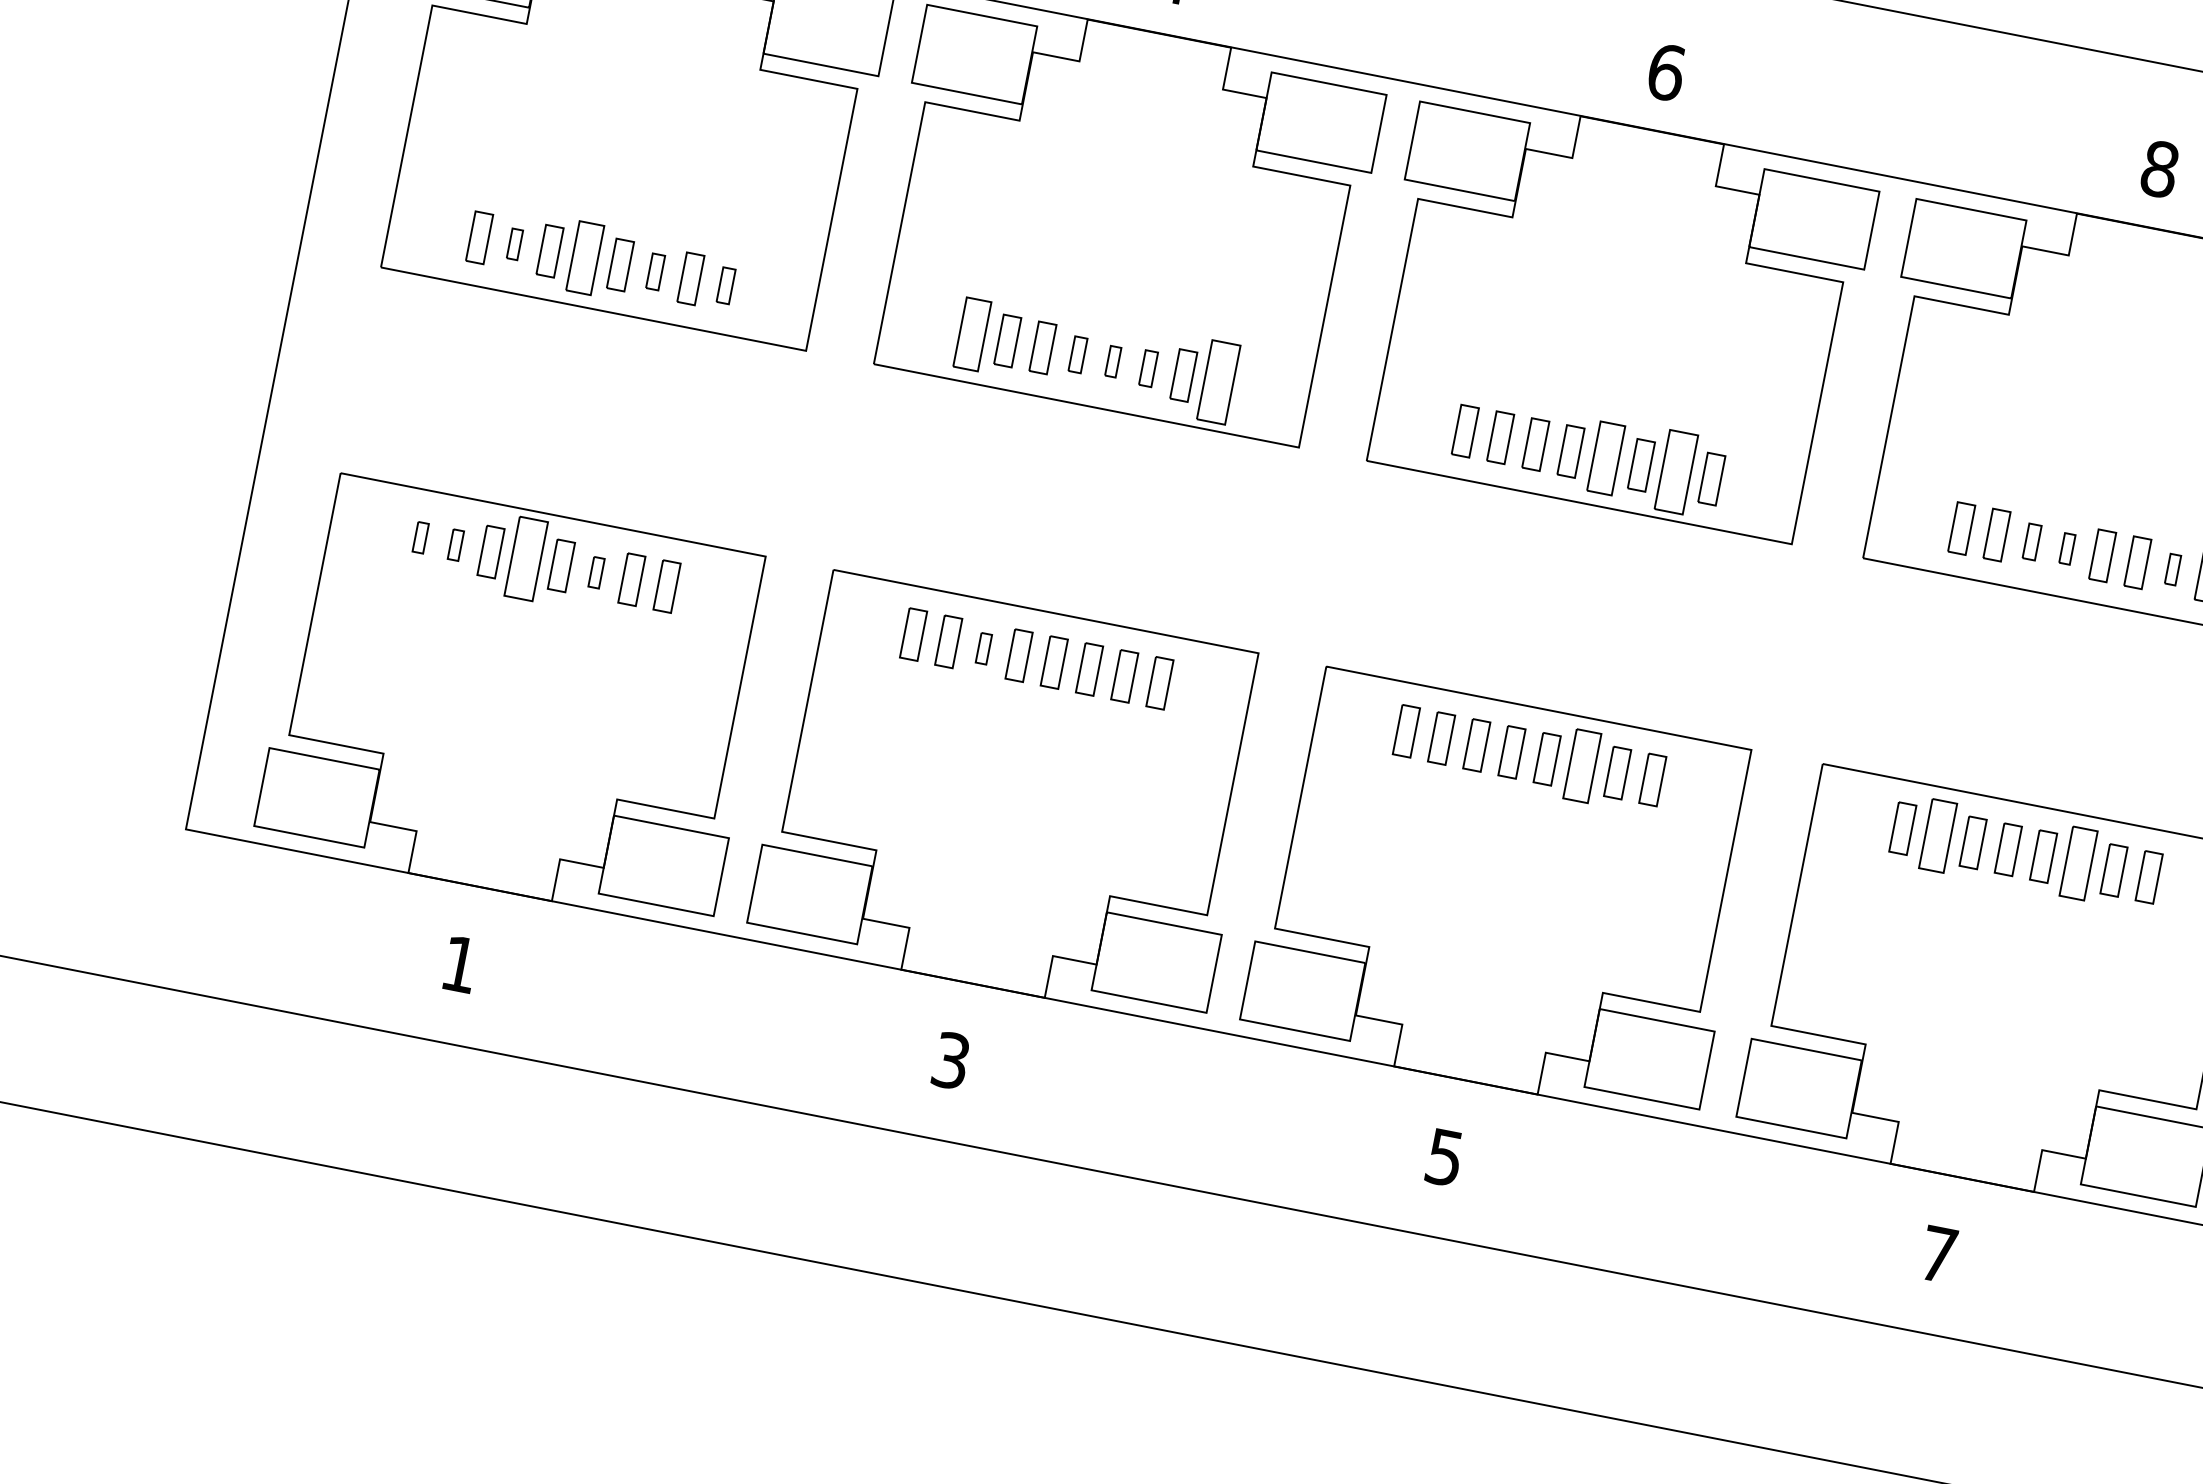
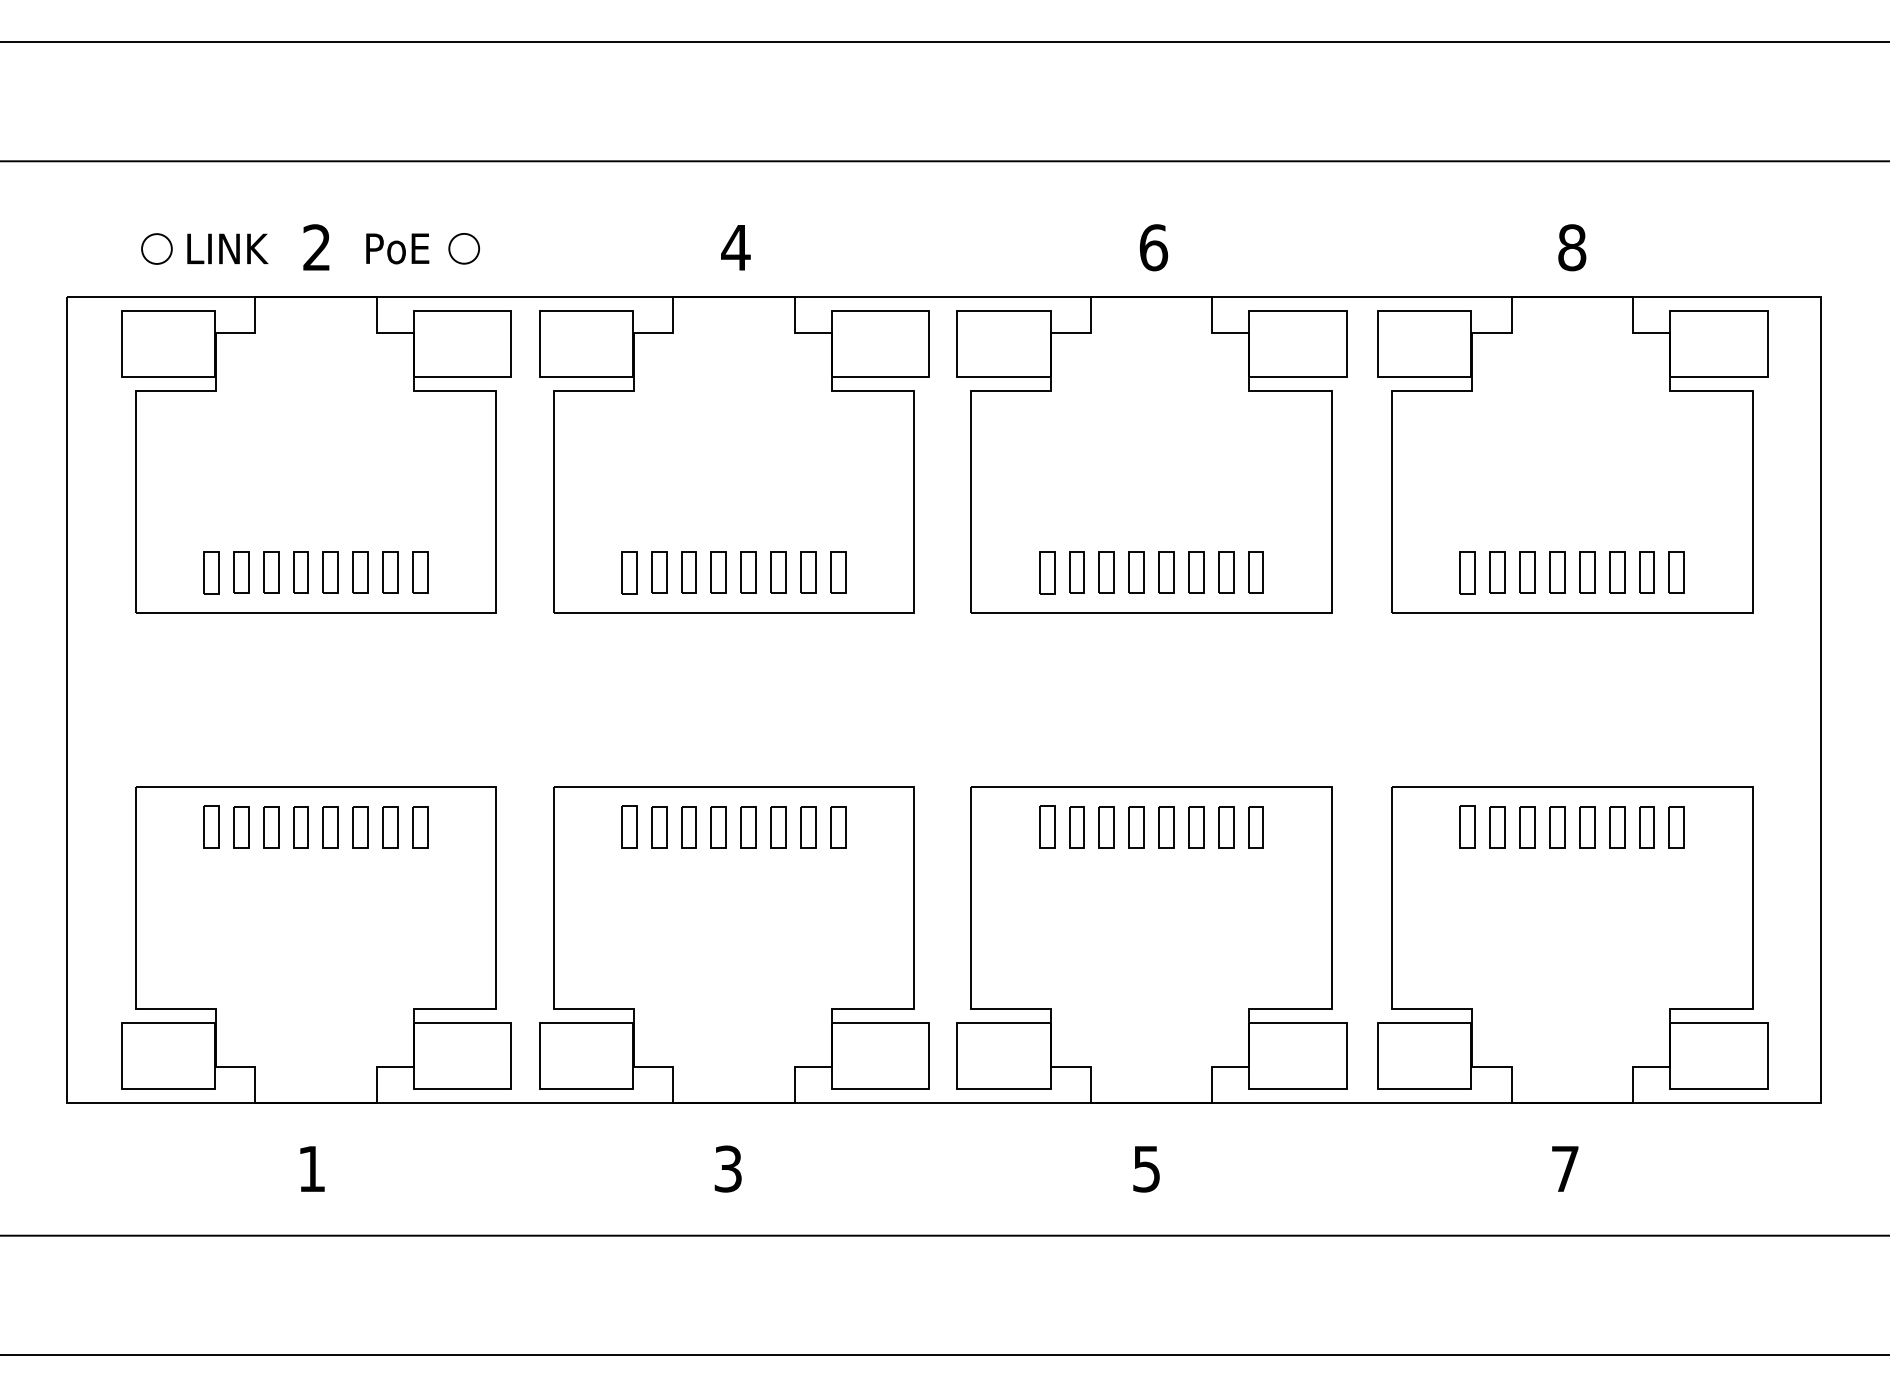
part: (515, 244) -> (241, 572), size x1.67
part: (584, 258) -> (300, 572), size x0.71
part: (655, 271) -> (360, 572), size x1.43
part: (726, 285) -> (420, 572), size x1.43
part: (972, 334) -> (629, 572), size x0.71
part: (1077, 354) -> (718, 572), size x1.43
part: (1113, 361) -> (748, 572), size x1.67
part: (1148, 368) -> (778, 572), size x1.43
part: (1219, 382) -> (838, 572), size x0.62
part: (1606, 458) -> (1166, 572), size x0.71
part: (1676, 472) -> (1226, 572), size x0.62
part: (420, 537) -> (211, 826), size x1.67
part: (2032, 542) -> (1527, 572), size x1.43
part: (456, 545) -> (241, 827), size x1.67
part: (2067, 548) -> (1557, 572), size x1.67
part: (525, 558) -> (300, 827), size x0.62
part: (2172, 569) -> (1646, 572), size x1.67
part: (596, 572) -> (360, 827), size x1.67
part: (983, 648) -> (688, 827), size x1.67
part: (1582, 766) -> (1196, 827), size x0.71
part: (1937, 835) -> (1497, 827), size x0.71
part: (2079, 863) -> (1617, 827), size x0.71

